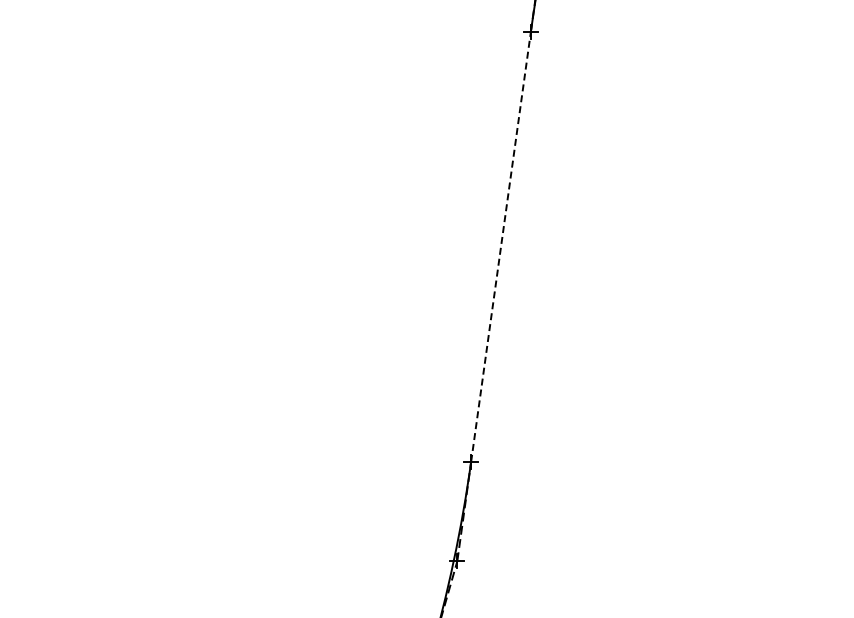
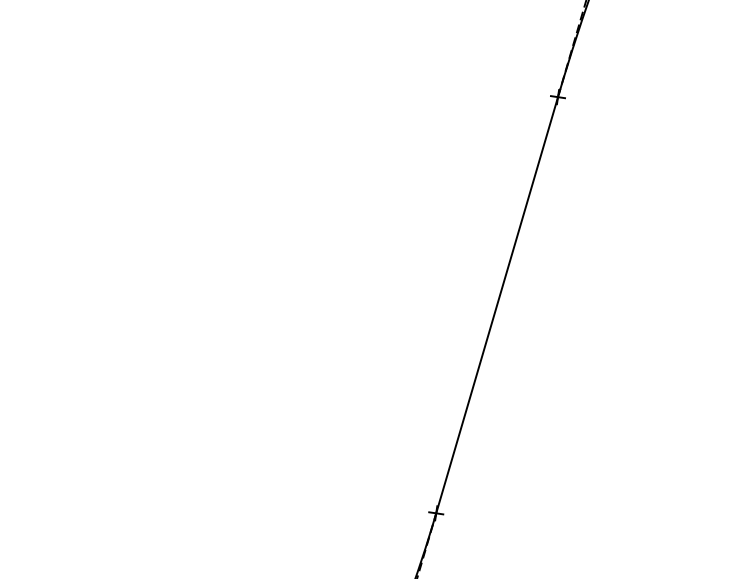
line: (501, 247) -> (497, 305), dashed -> solid

